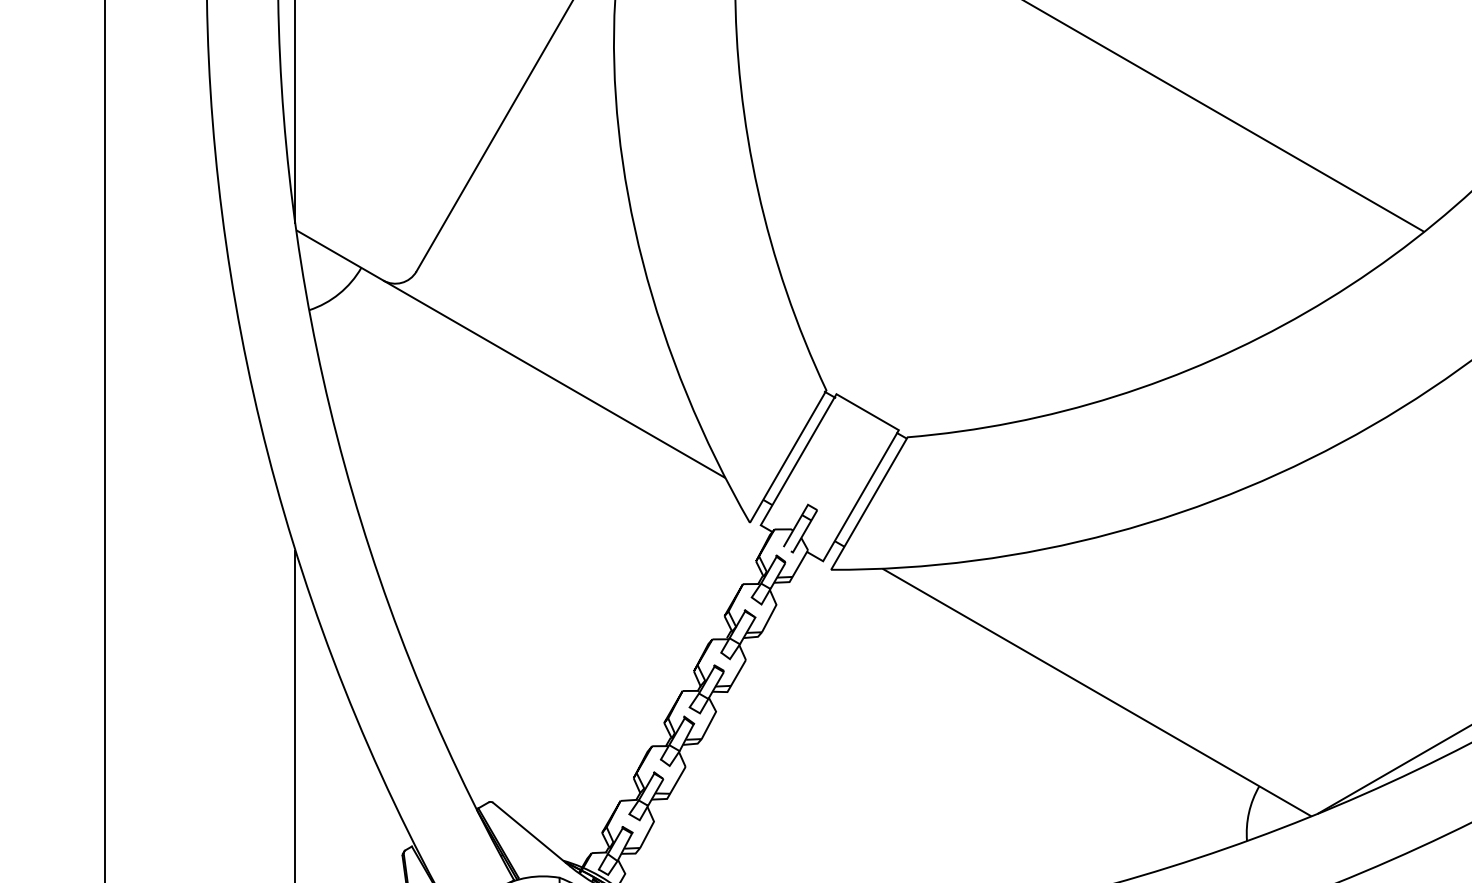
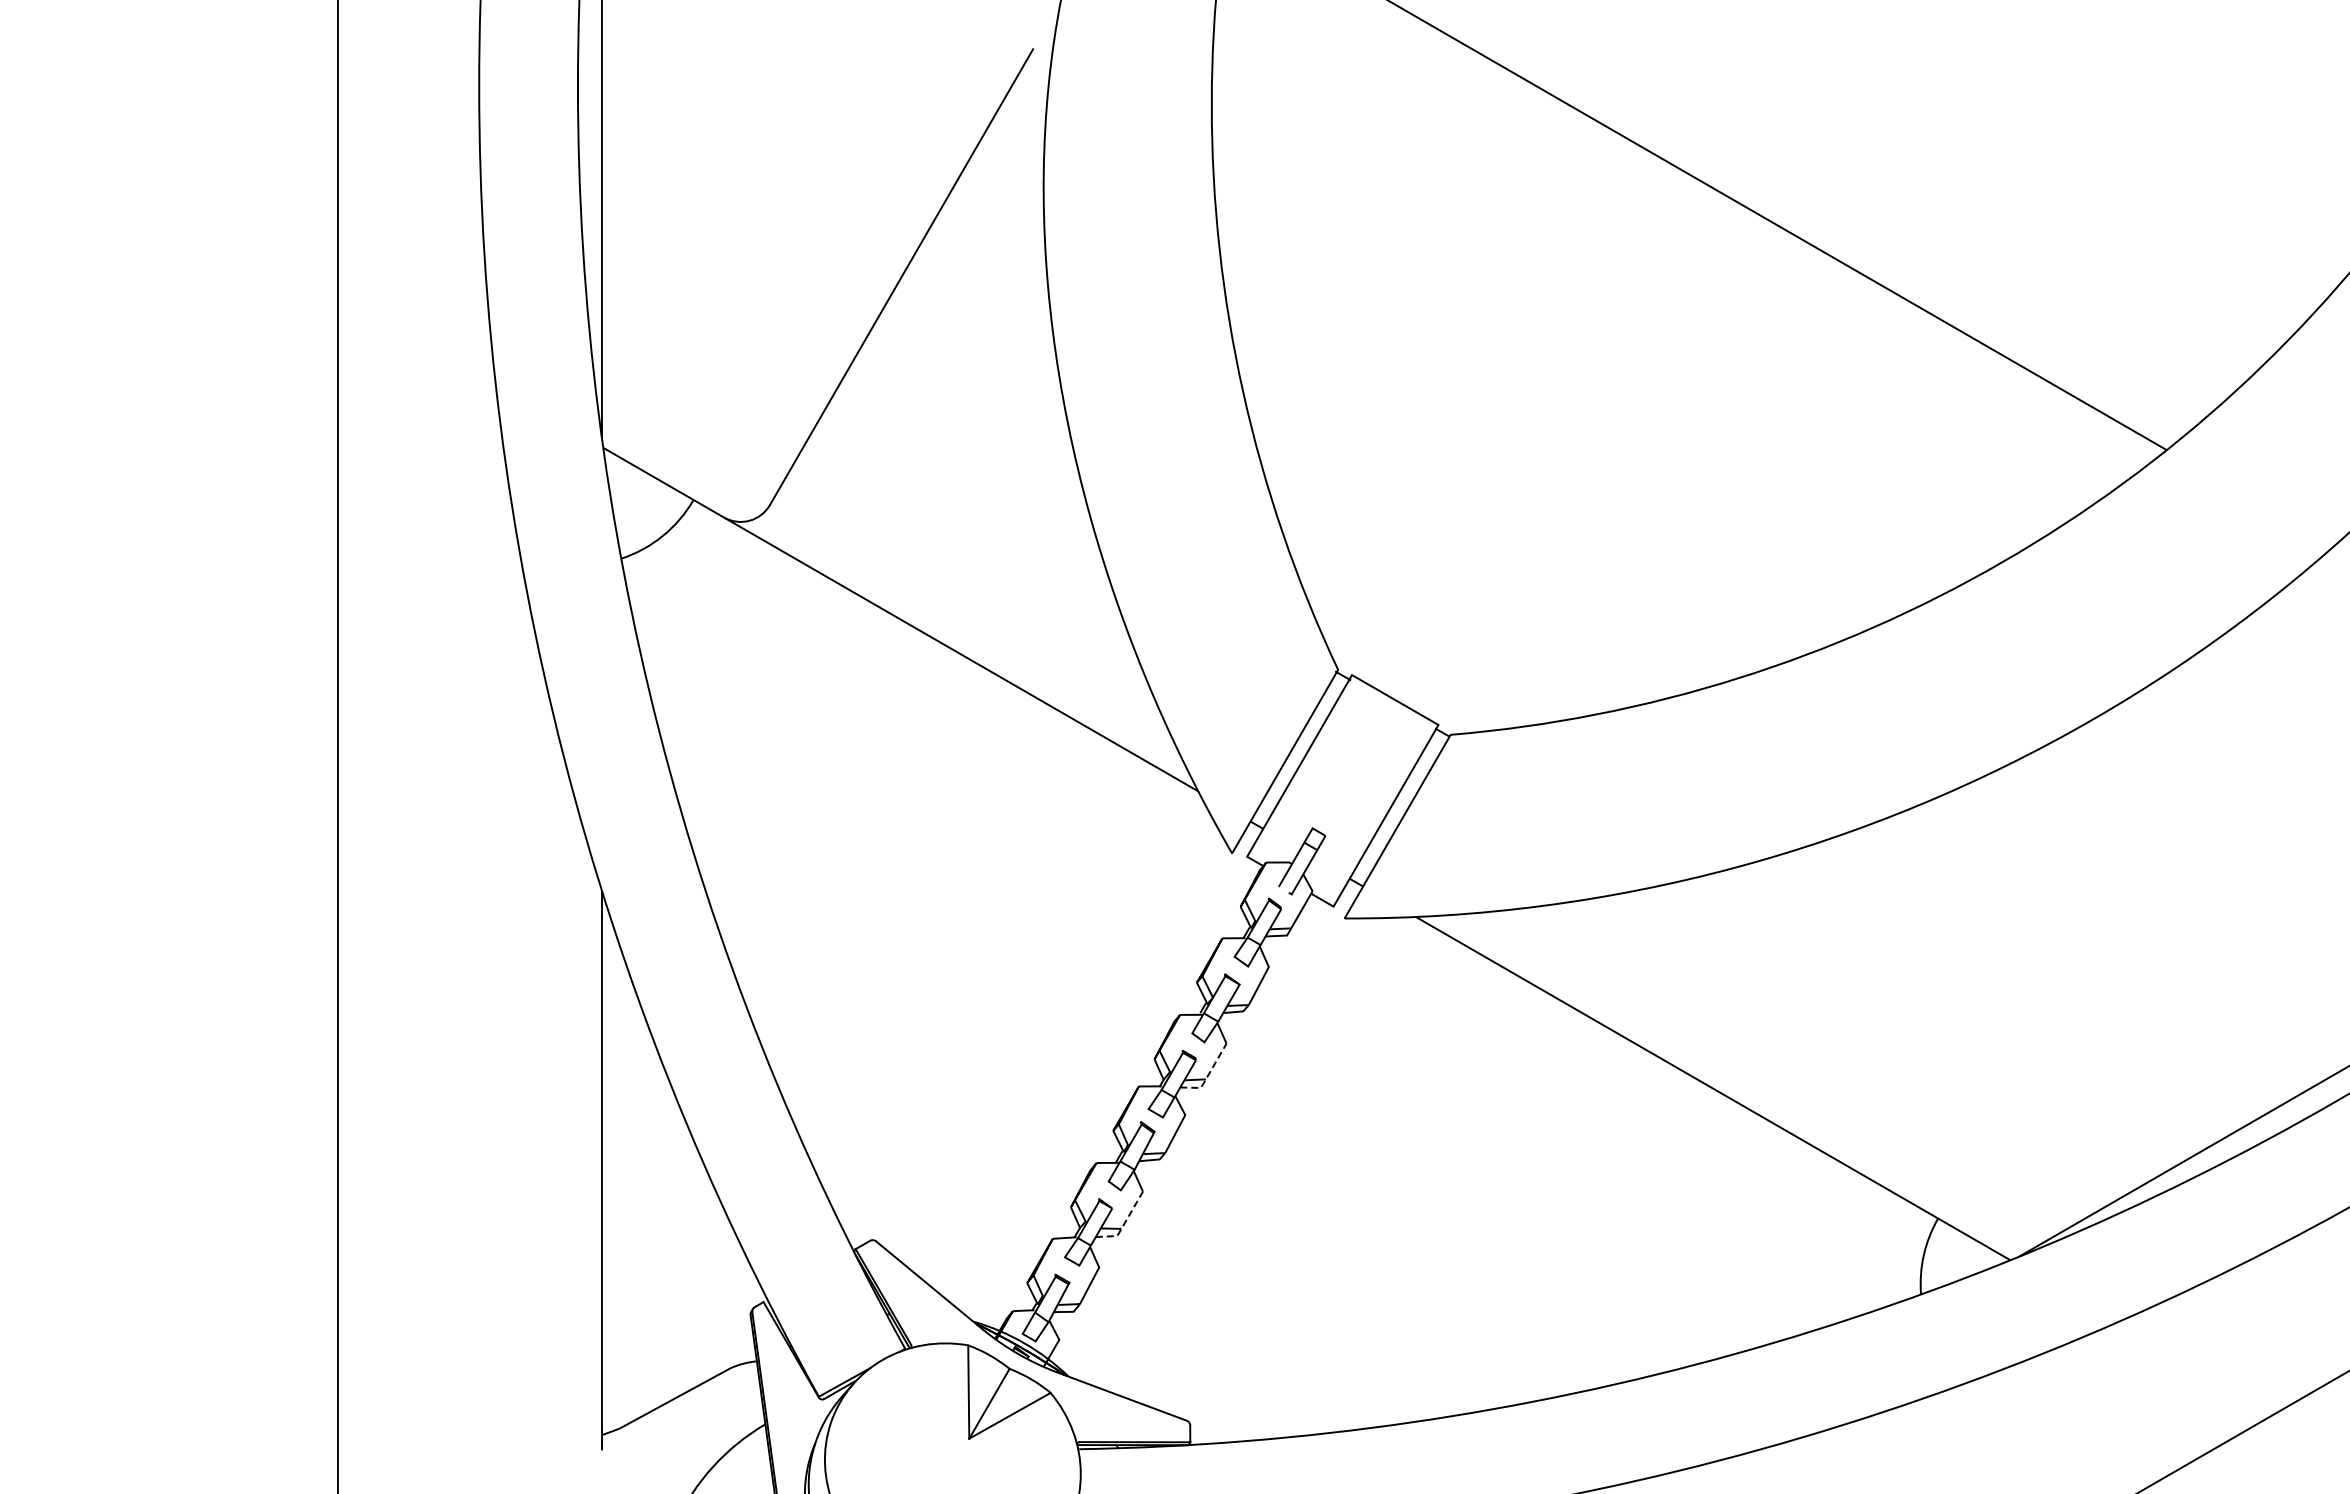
line: (732, 683) -> (1208, 1075), solid -> dashed
line: (672, 789) -> (1124, 1223), solid -> dashed

